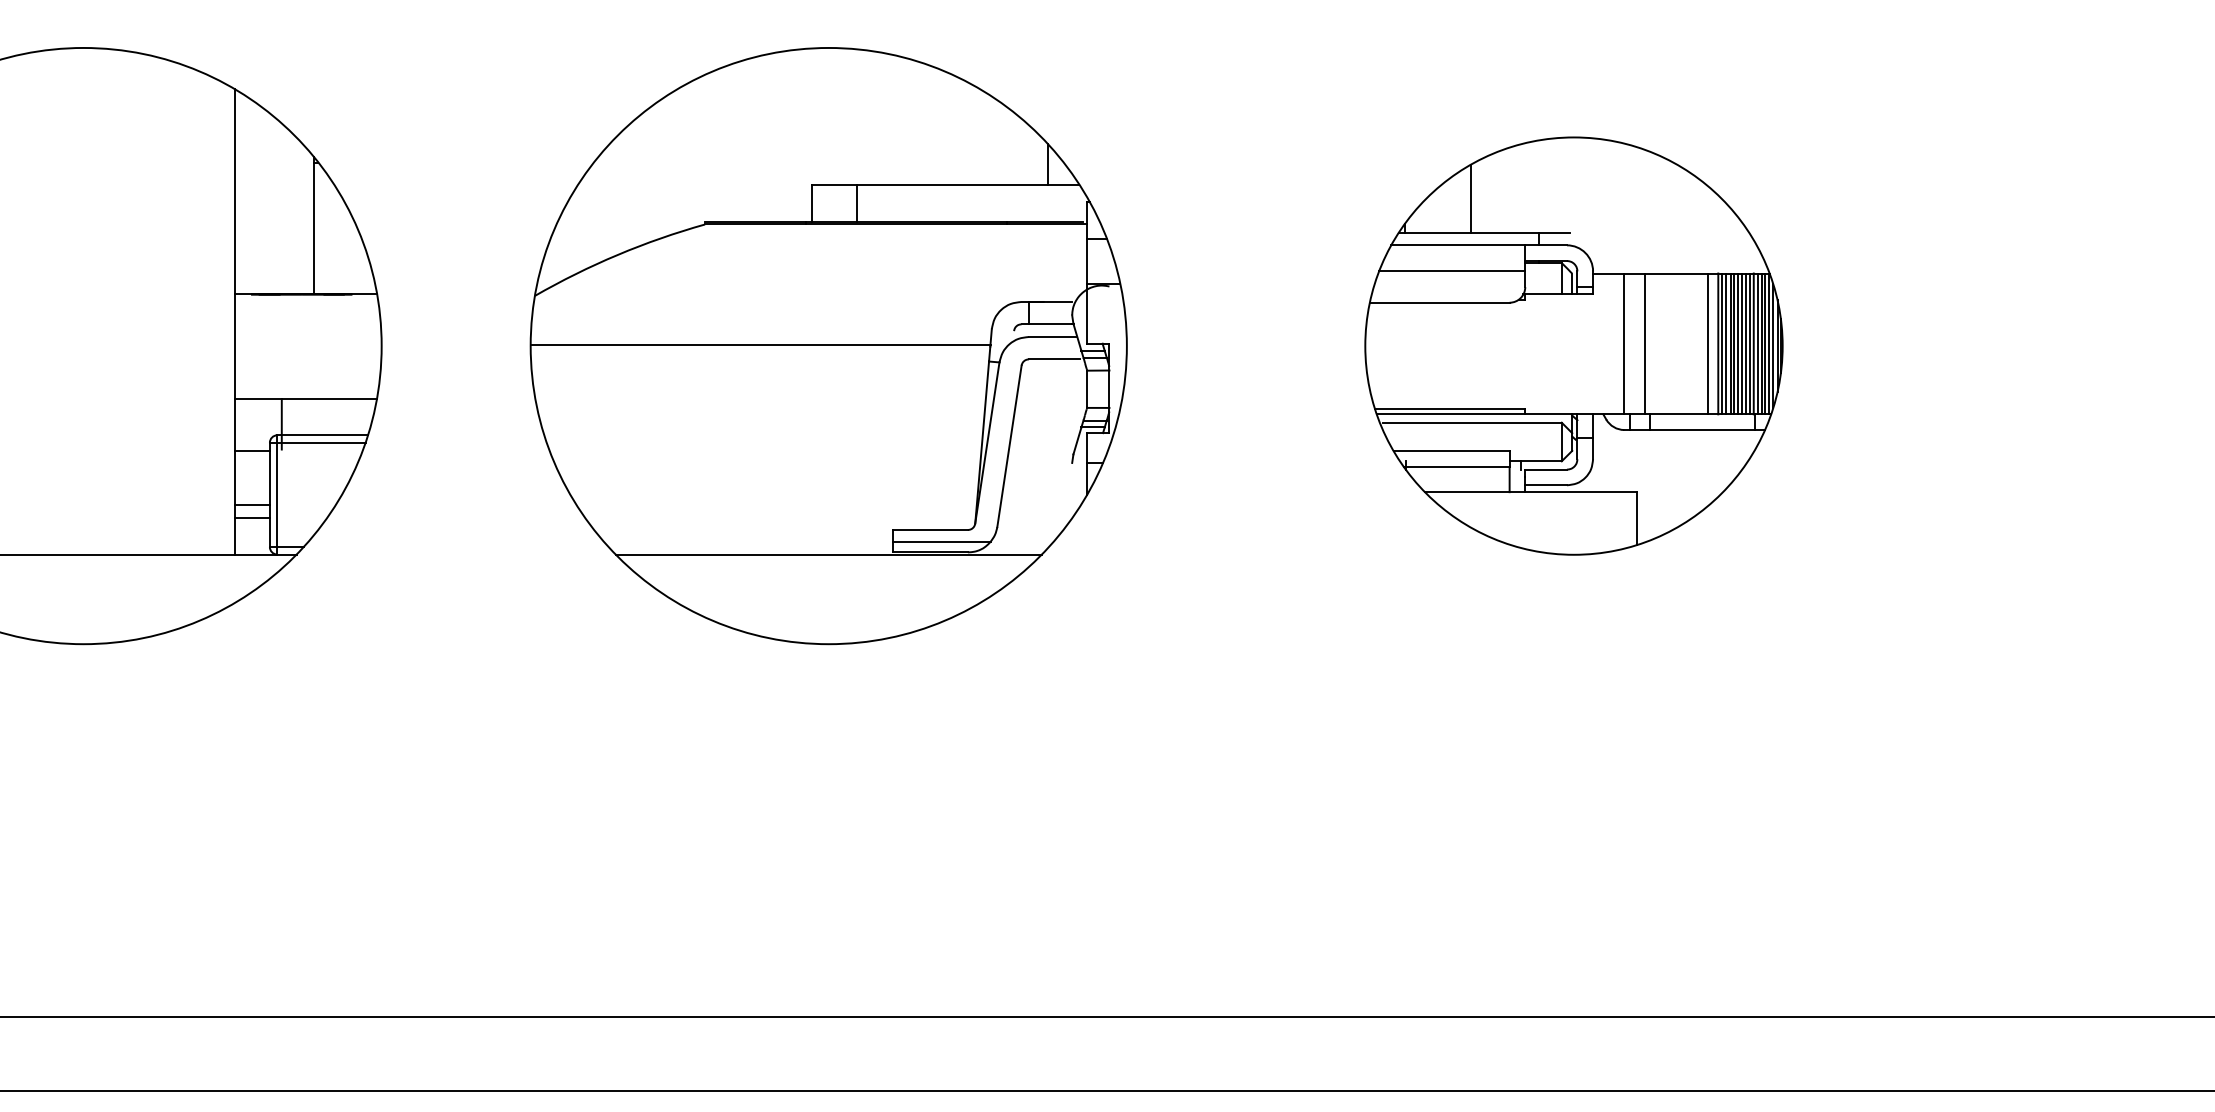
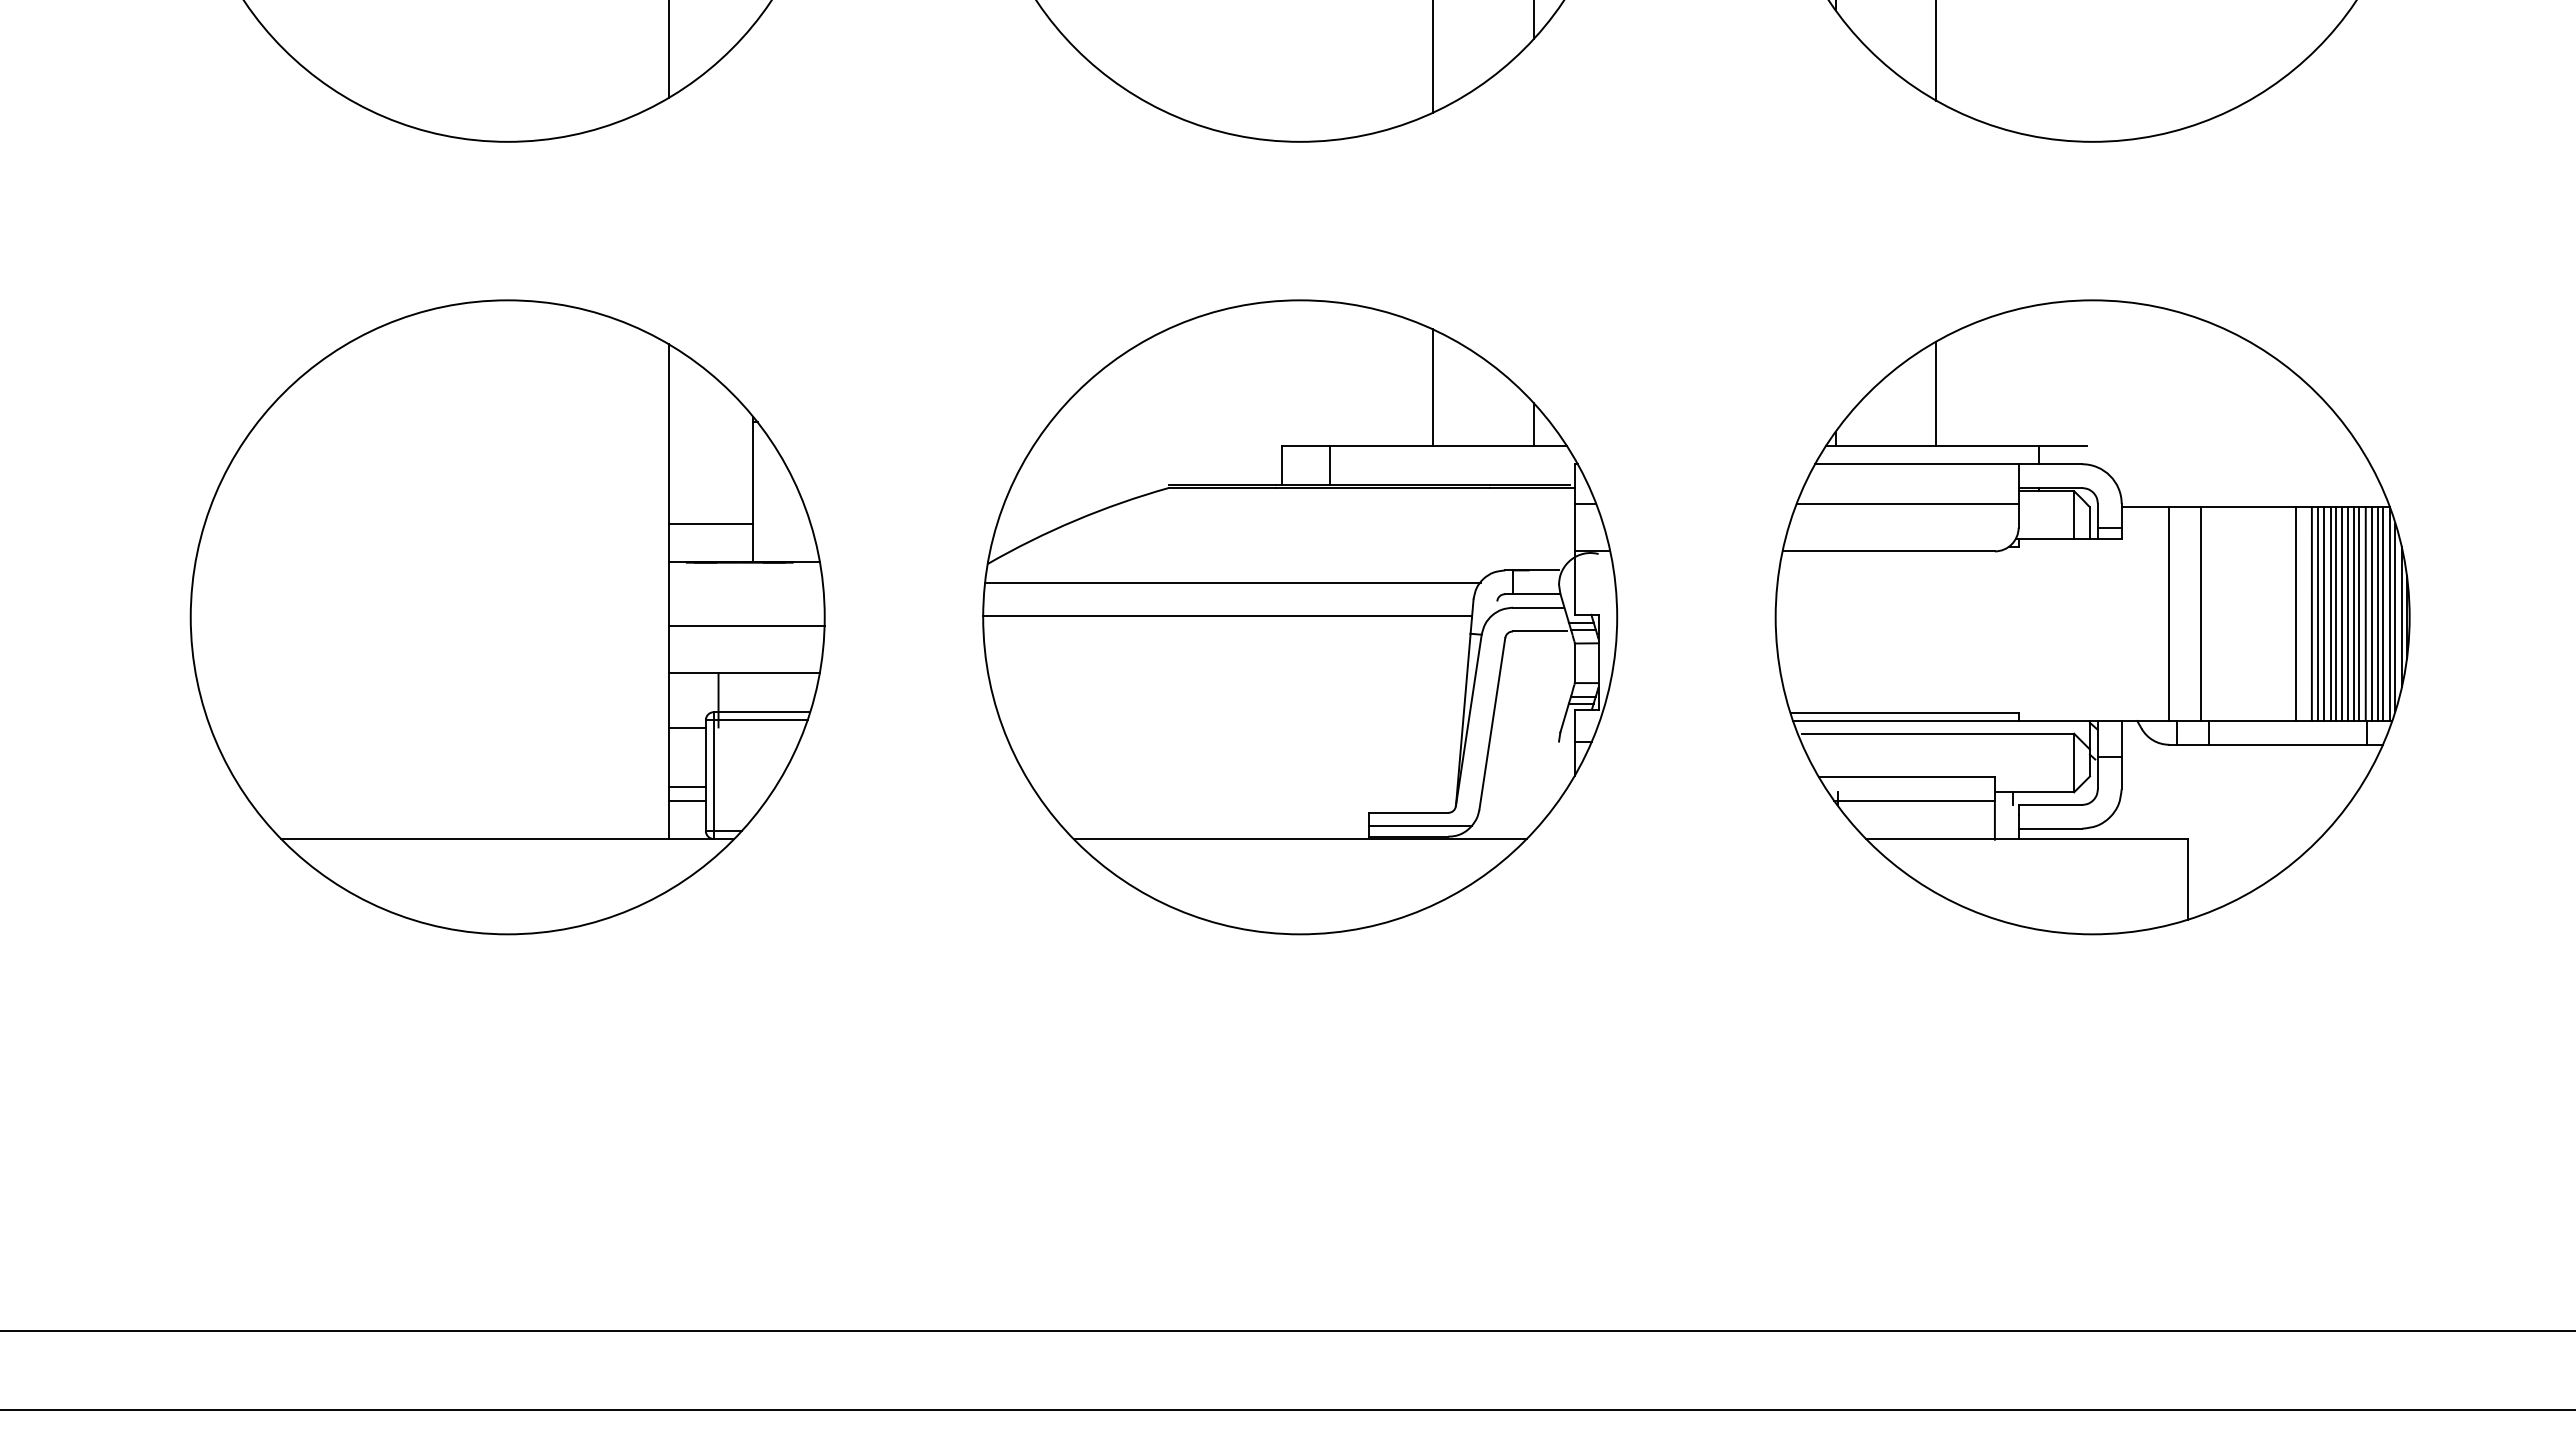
line: (953, 129) -> (1432, 387), added
line: (274, 257) -> (710, 523), added
line: (766, 313) -> (1233, 582), added
part: (1573, 346) -> (2092, 617), size x1.43
line: (308, 353) -> (746, 625), added

